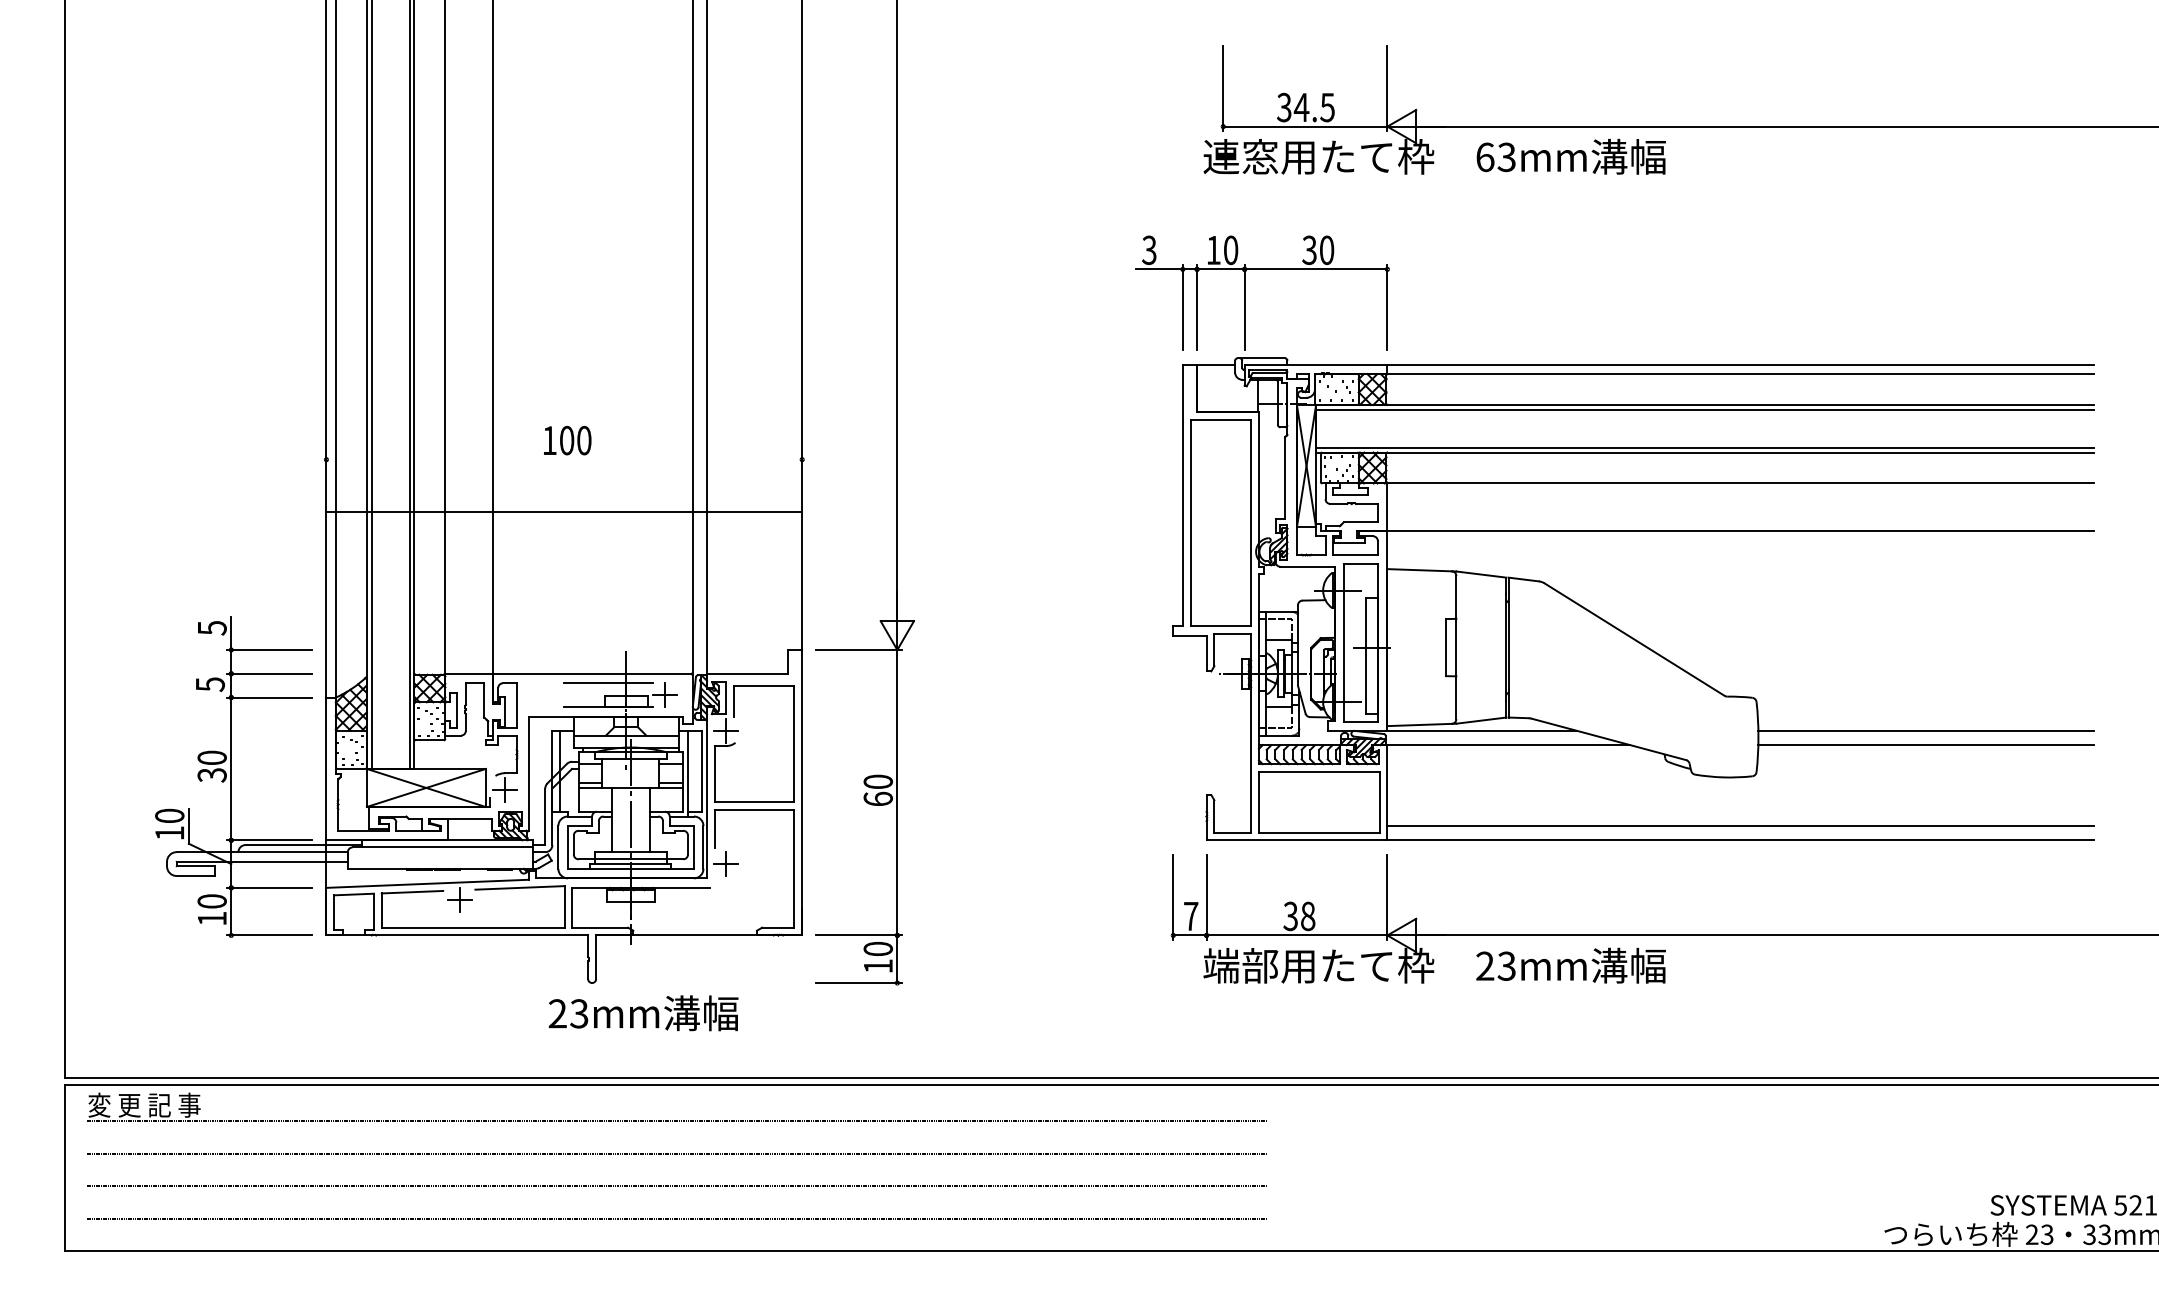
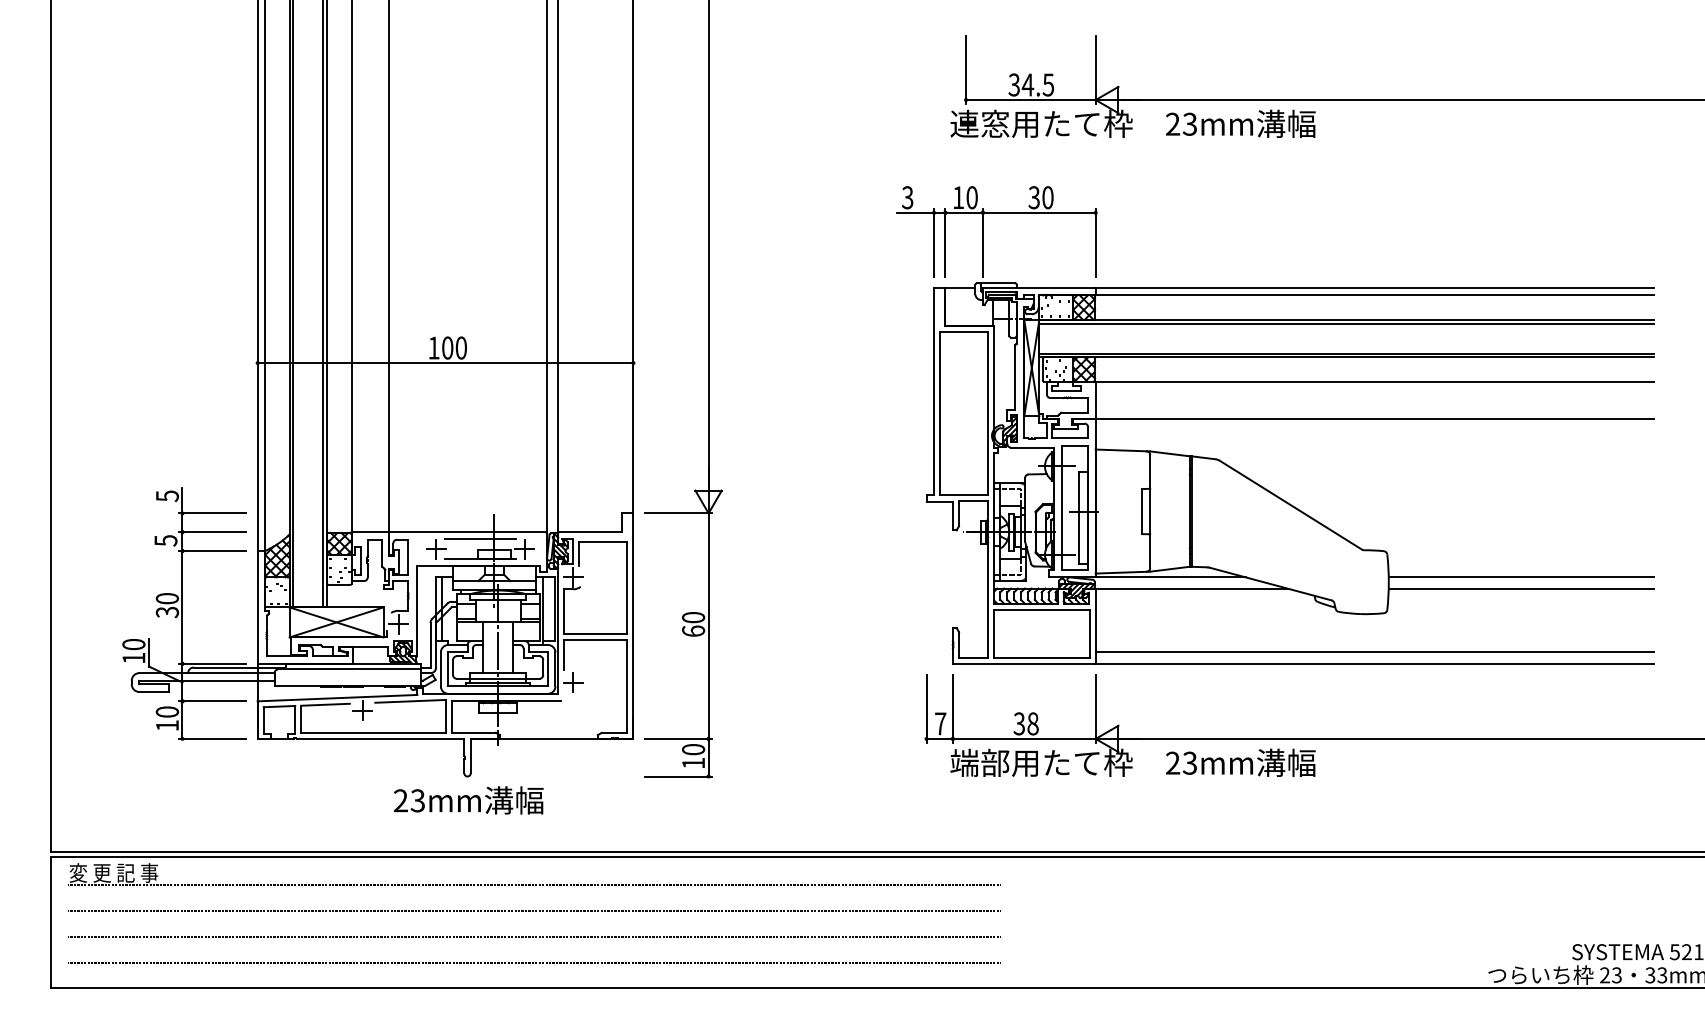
text: (1485, 157) -> (1173, 124), 63mm -> 23mm
line: (564, 511) -> (445, 362), moved
part: (552, 694) -> (436, 548), added
text: (643, 1013) -> (468, 800), moved

